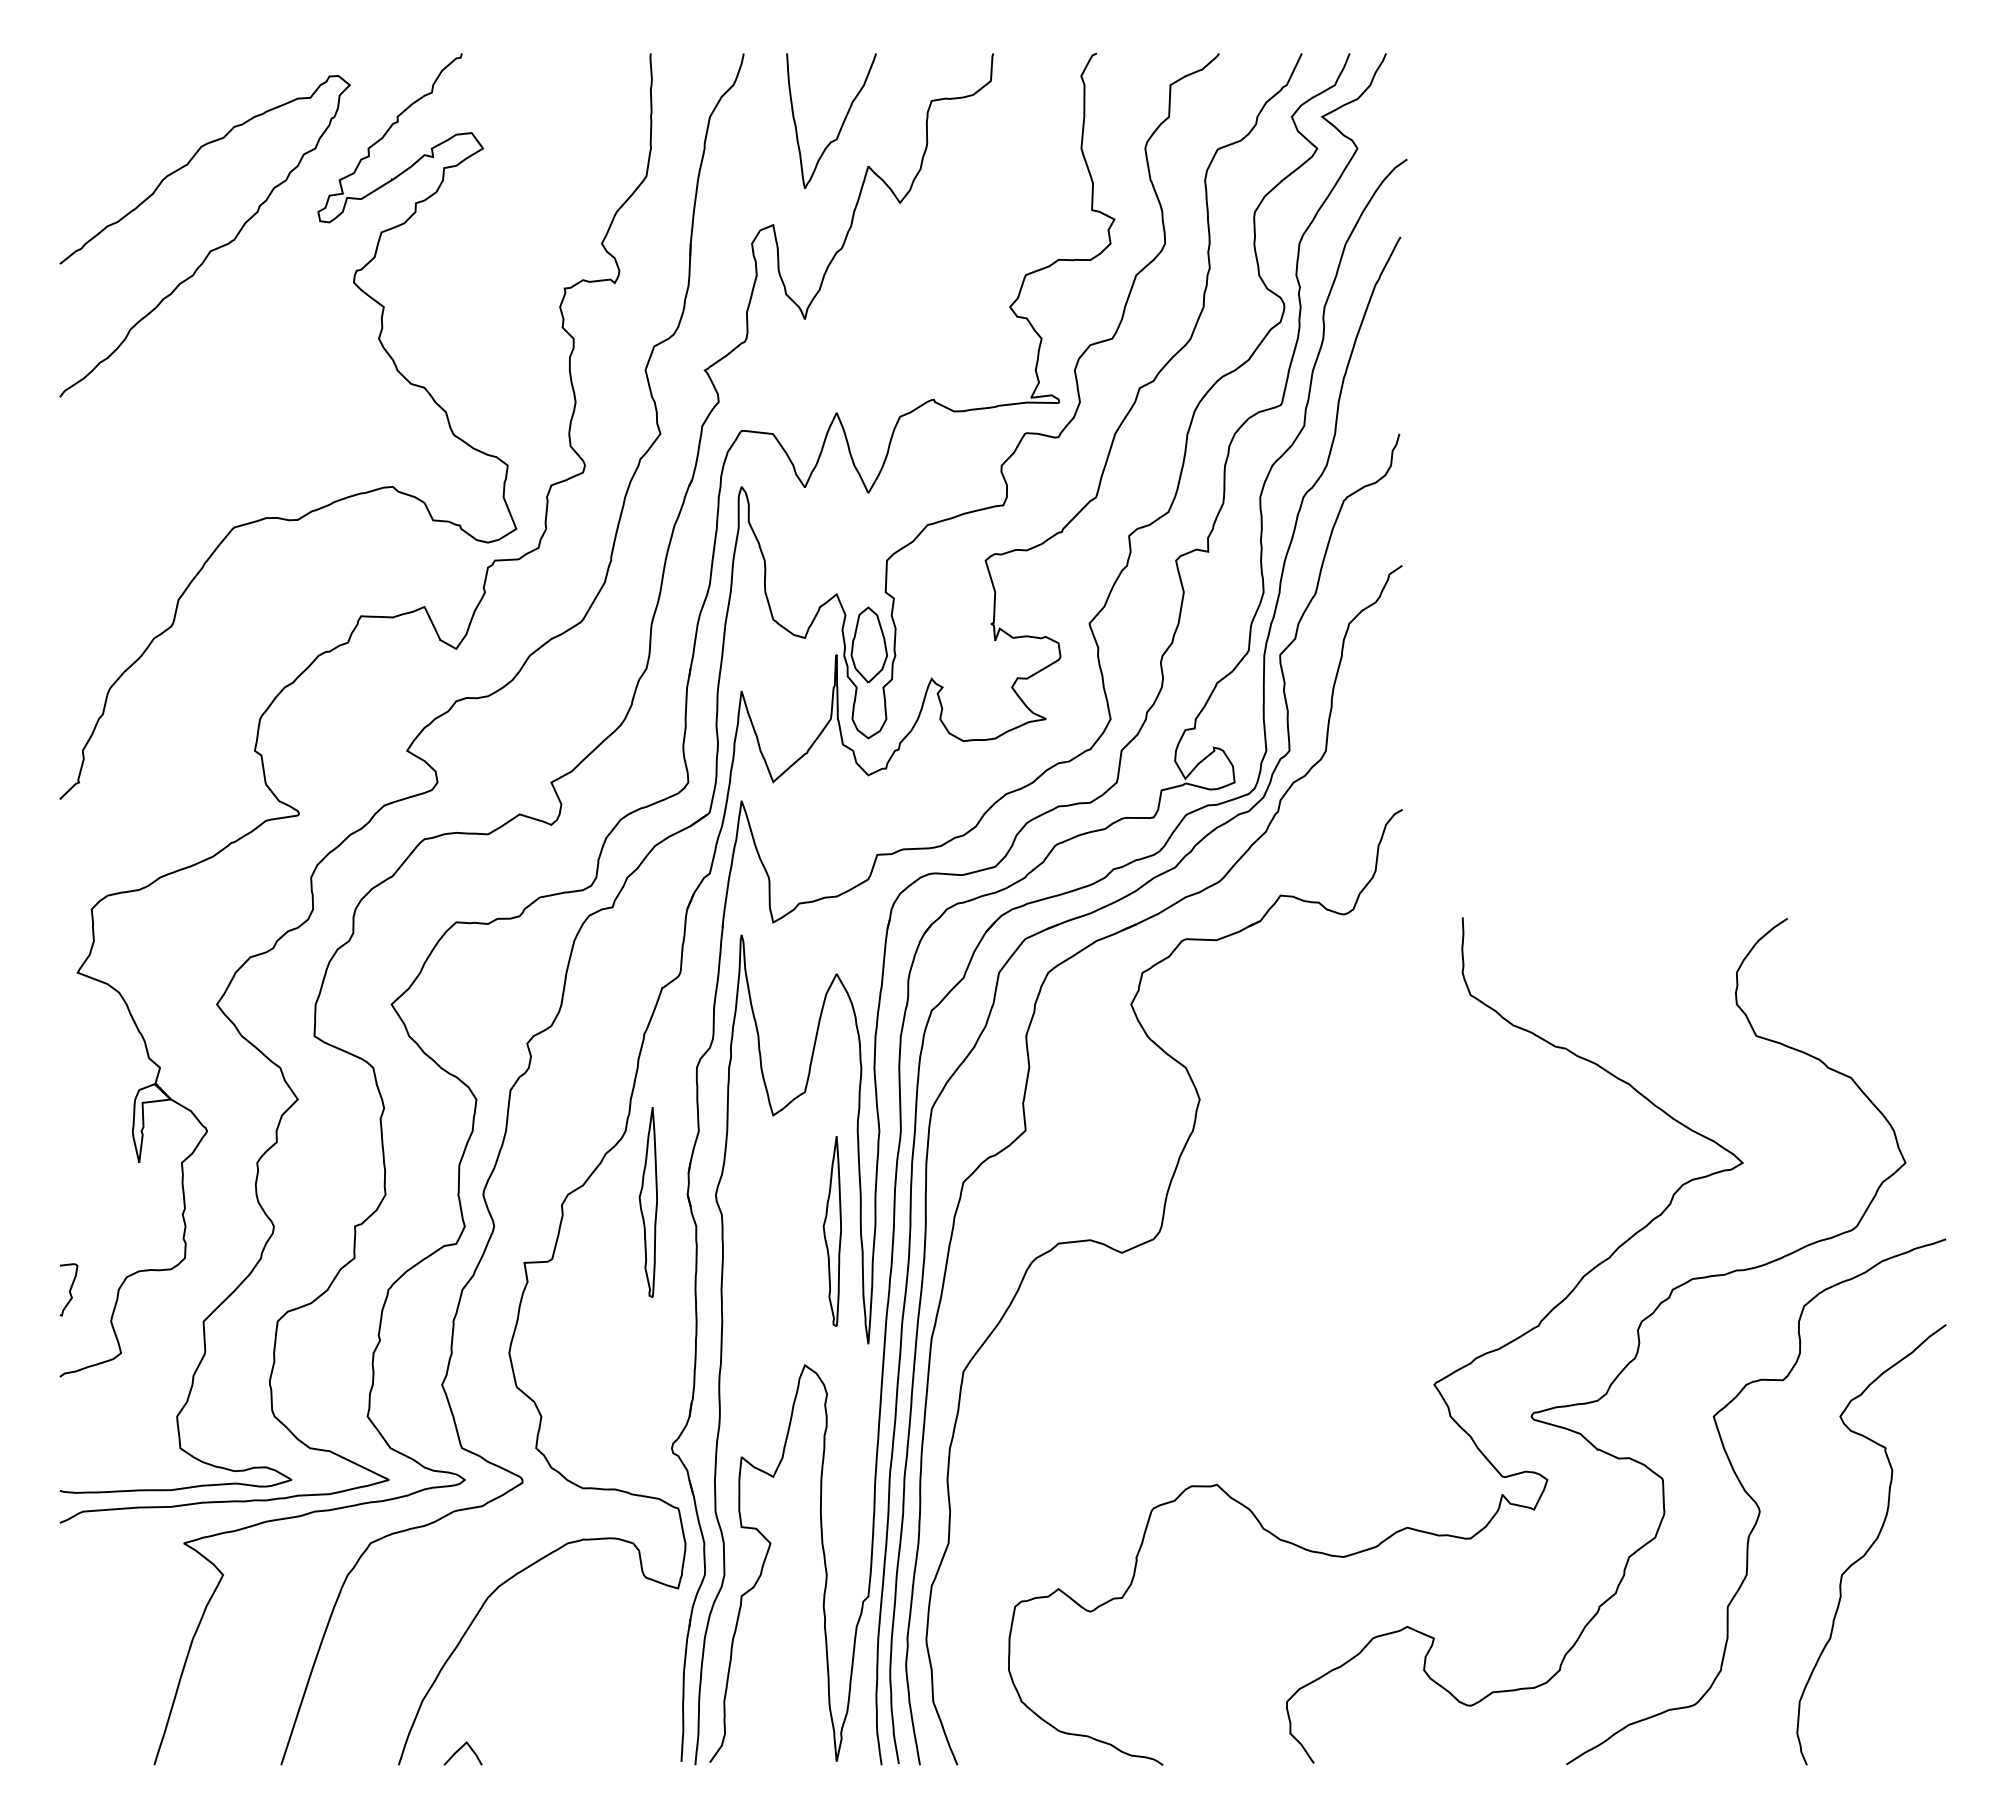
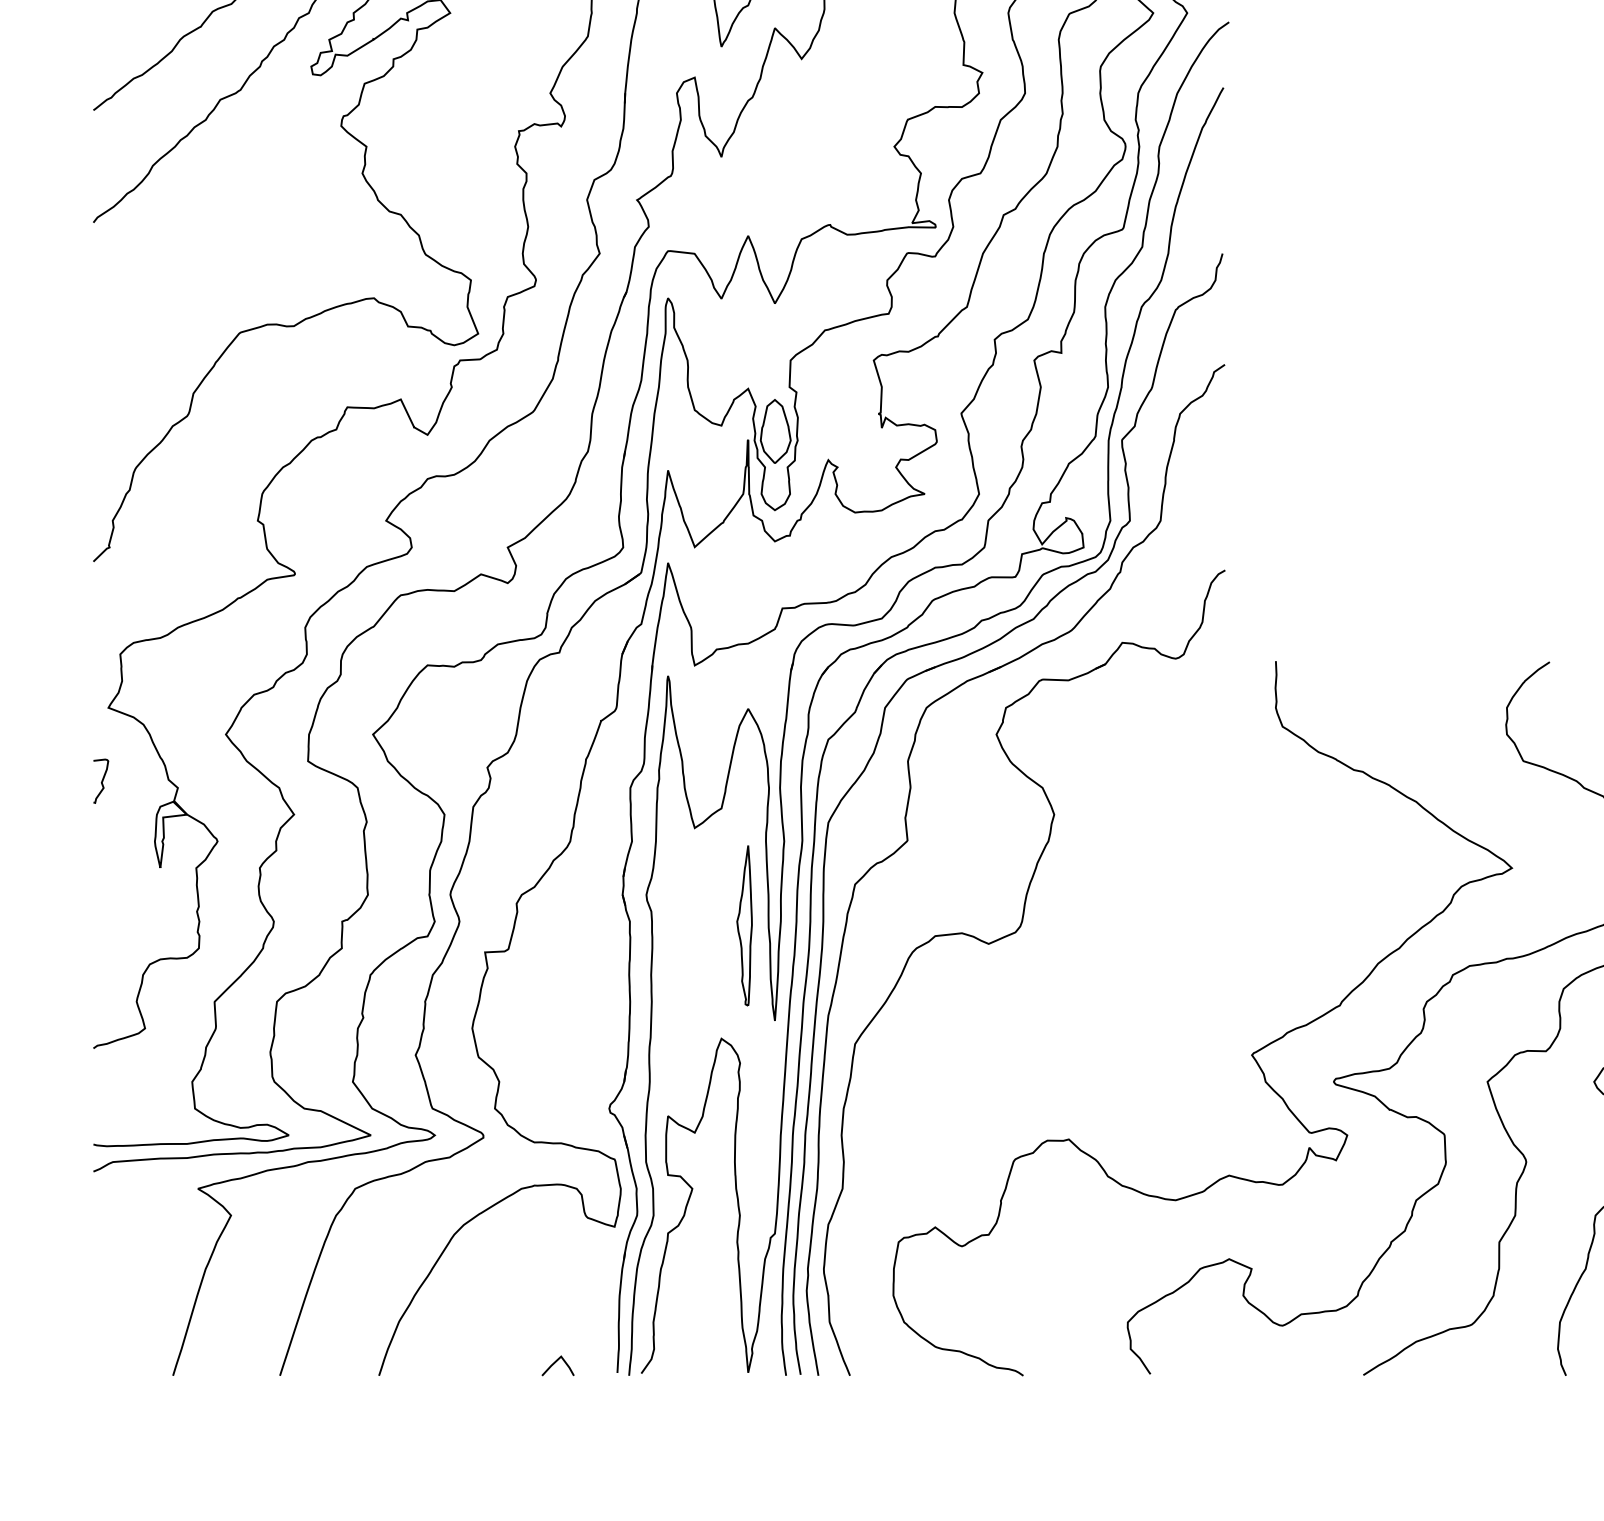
part: (647, 1202) -> (588, 901), removed
curve: (69, 1289) -> (101, 780), moved
line: (459, 1750) -> (555, 1363), moved

